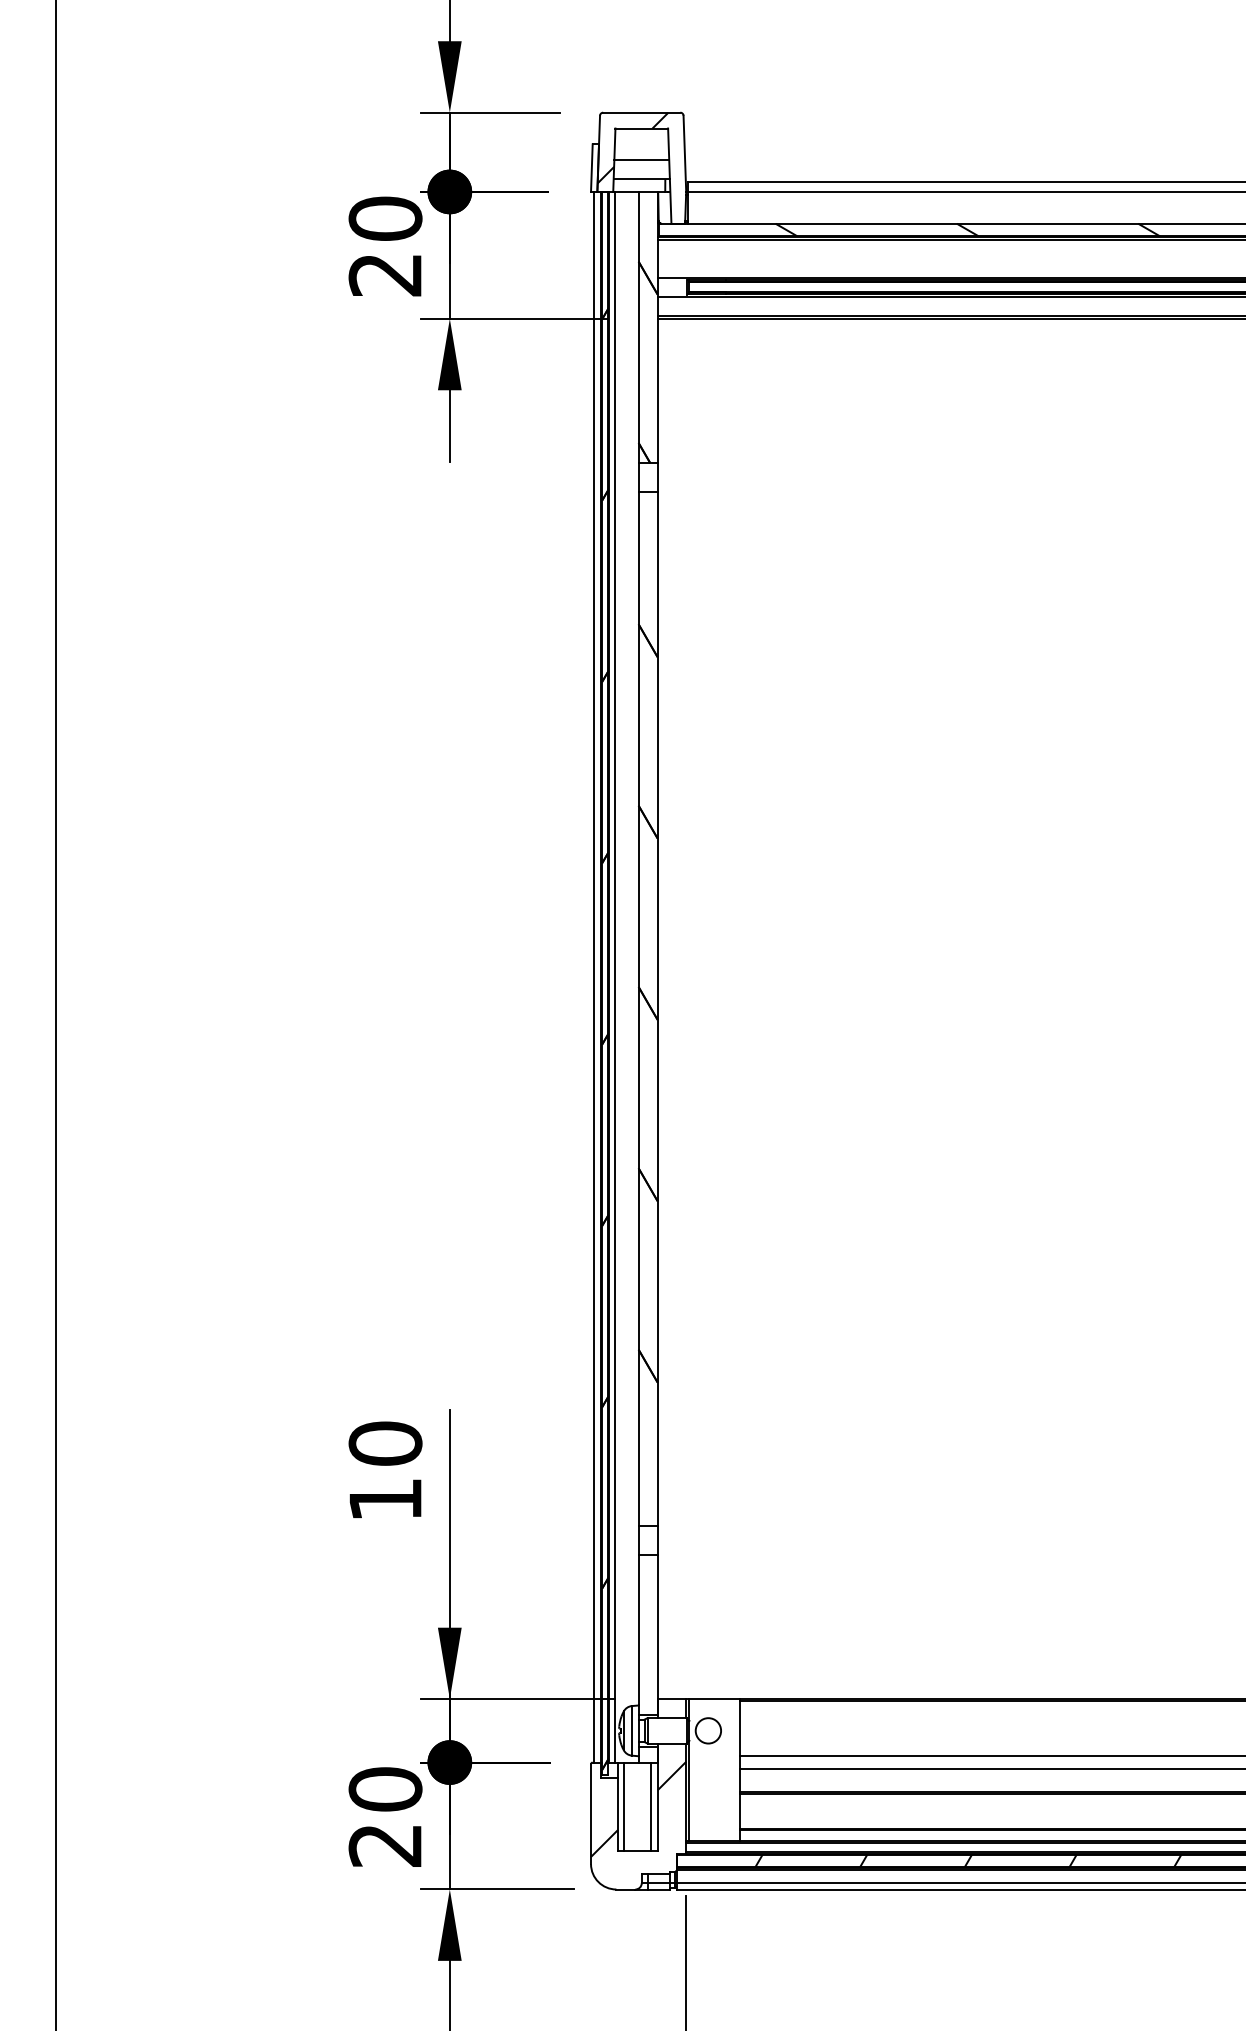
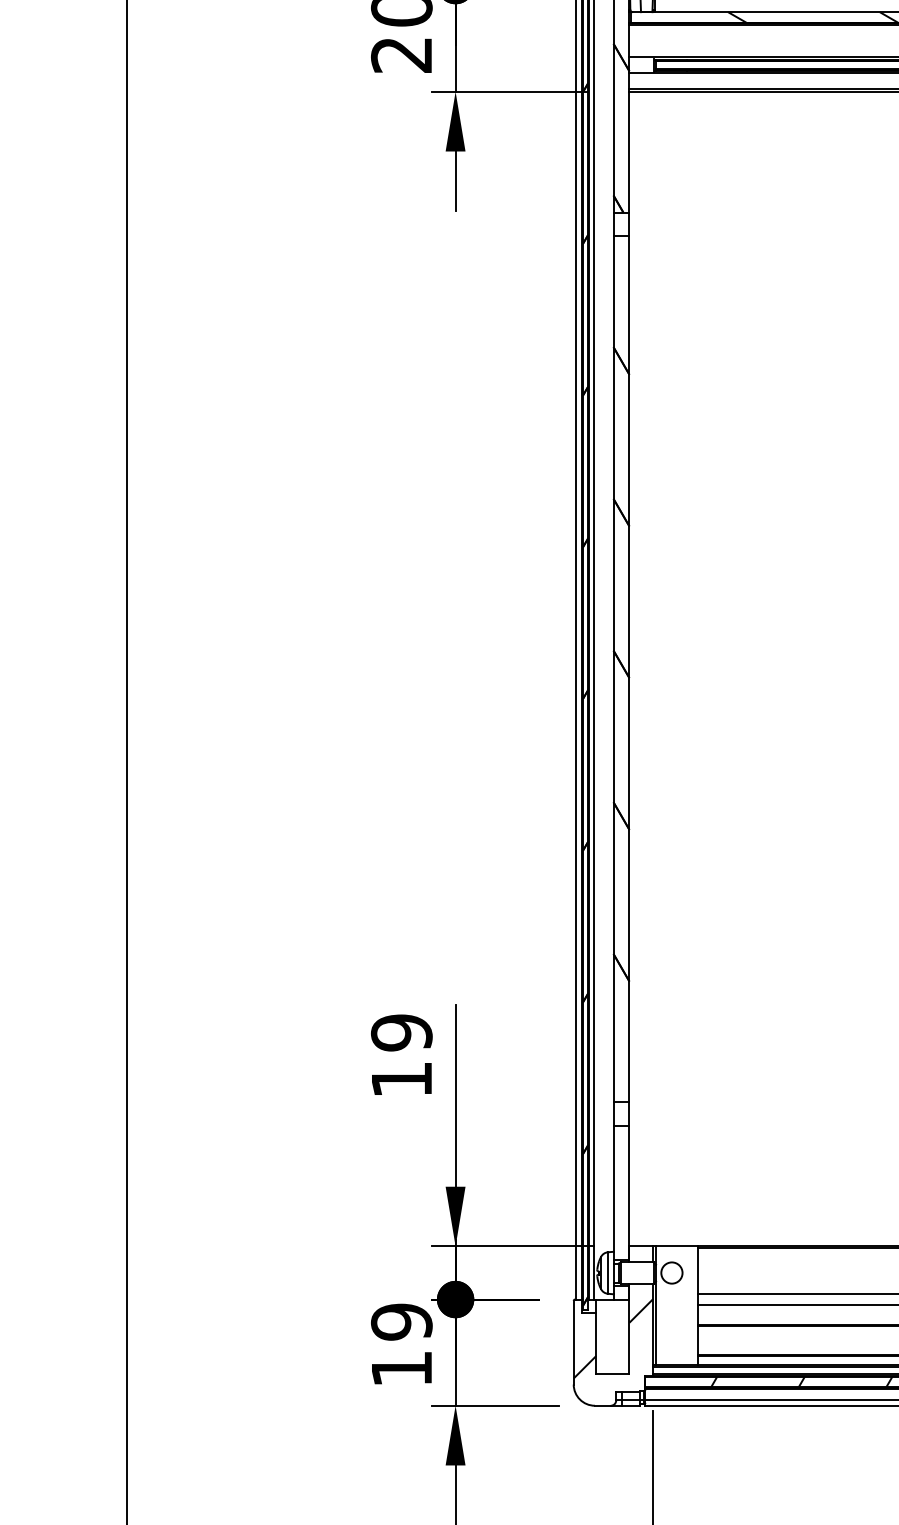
text: (385, 1443) -> (401, 1032), 10 -> 19
line: (624, 1806) -> (601, 1336), removed
line: (651, 1806) -> (624, 1336), removed
text: (385, 1816) -> (401, 1344), 20 -> 19

